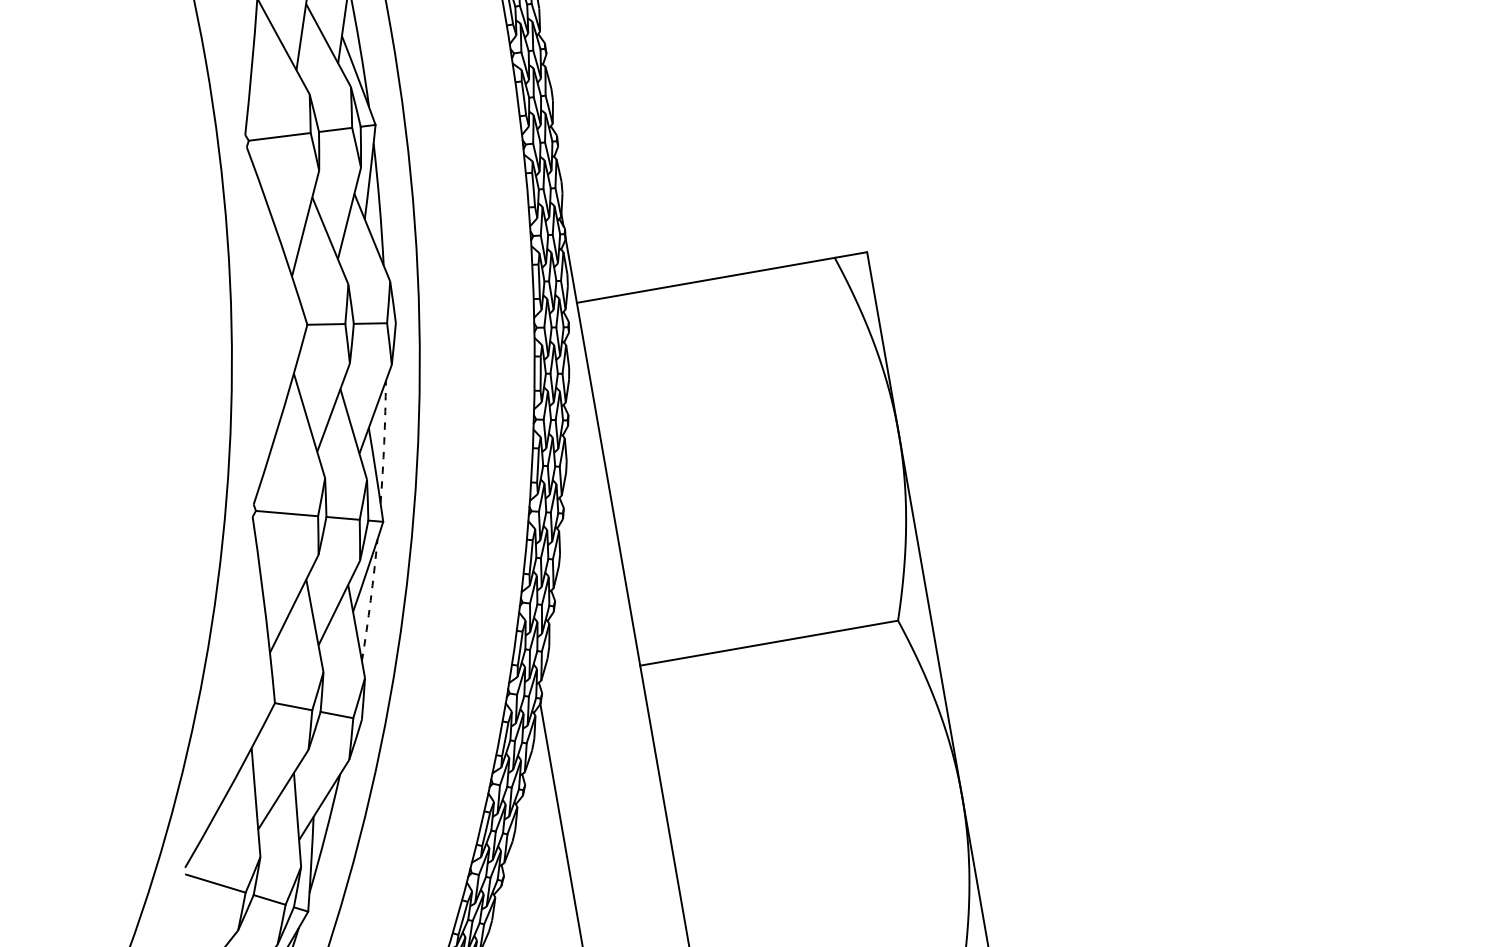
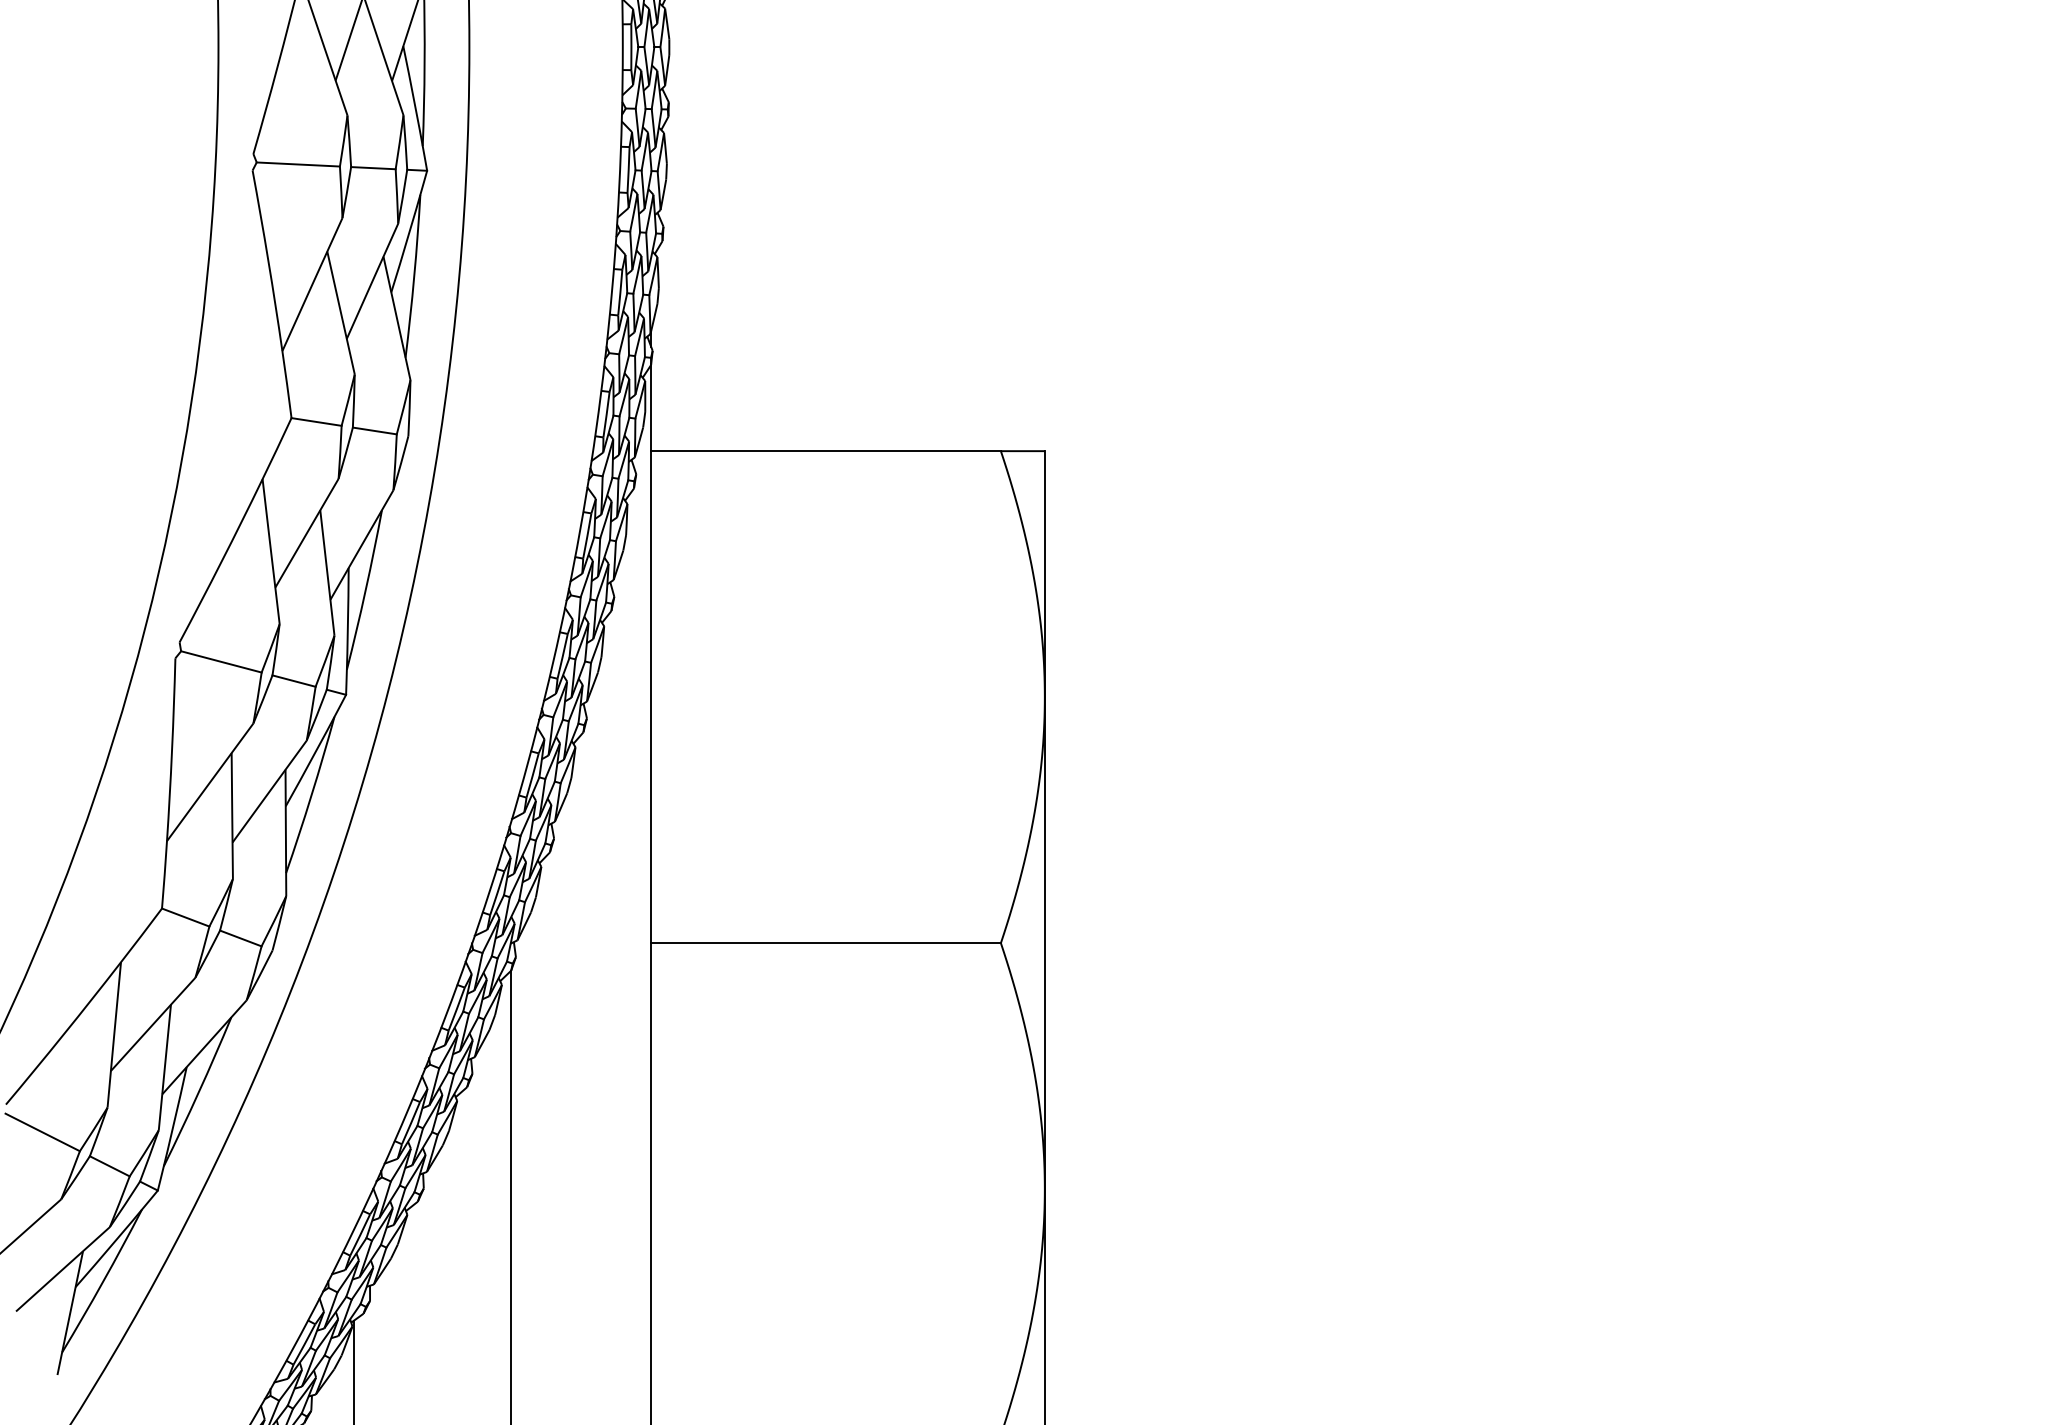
arc: (384, 442) -> (365, 590), dashed -> solid
arc: (370, 600) -> (311, 795), dashed -> solid

